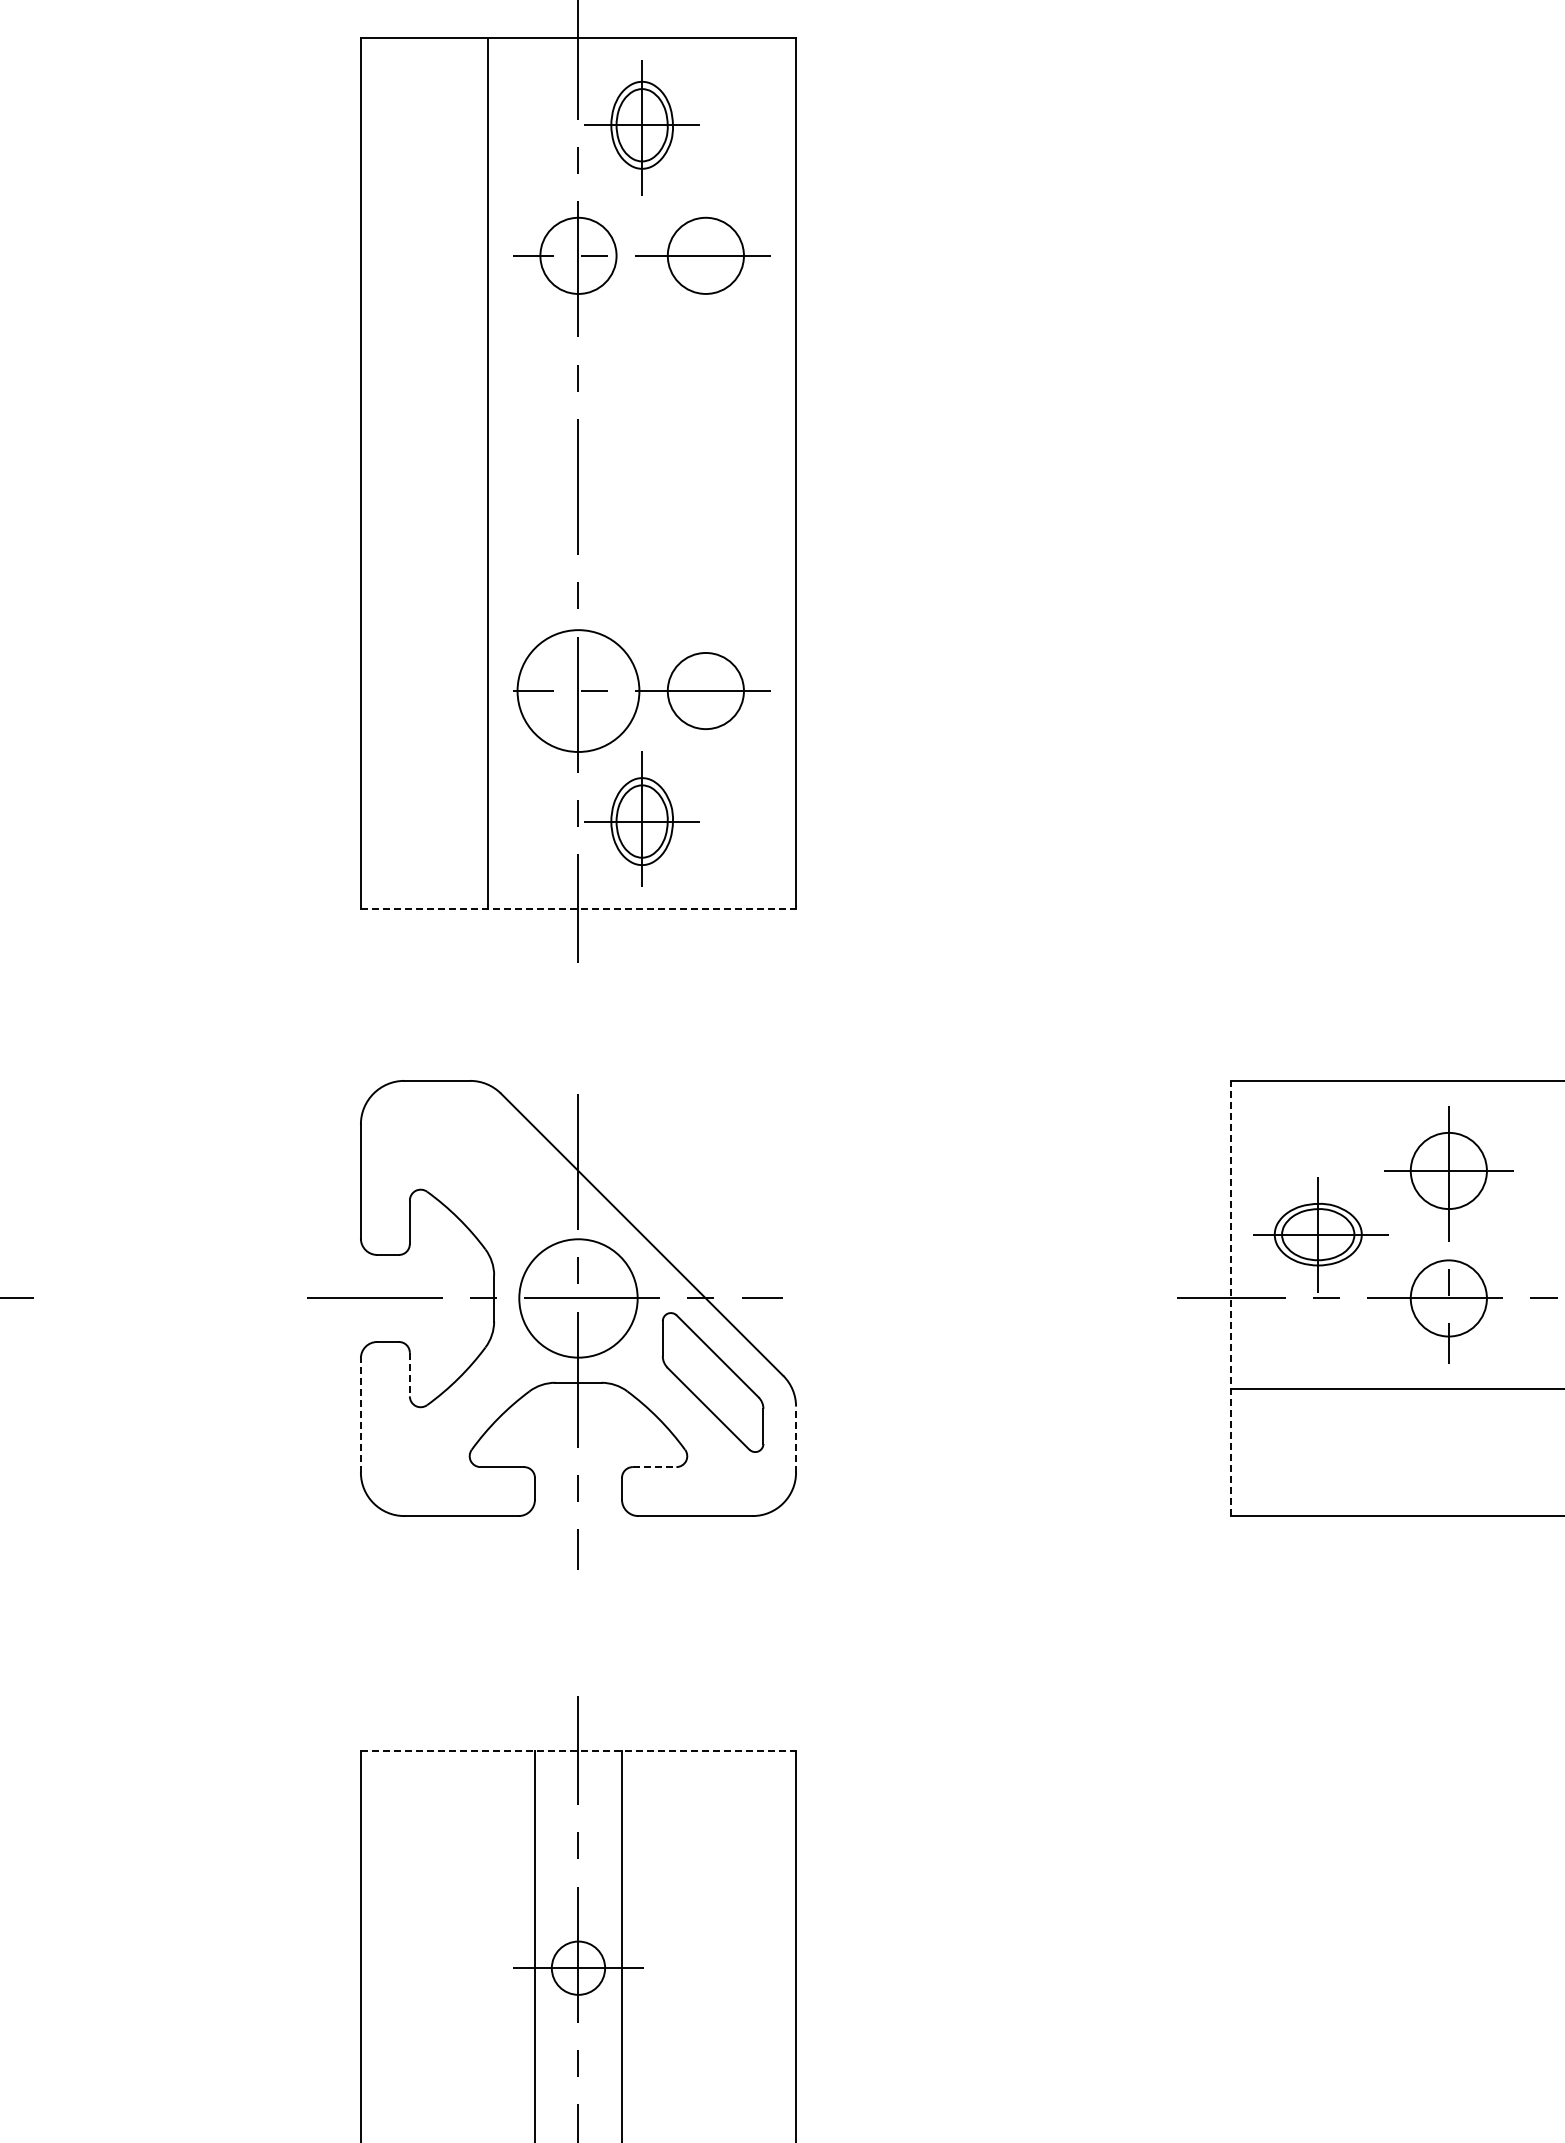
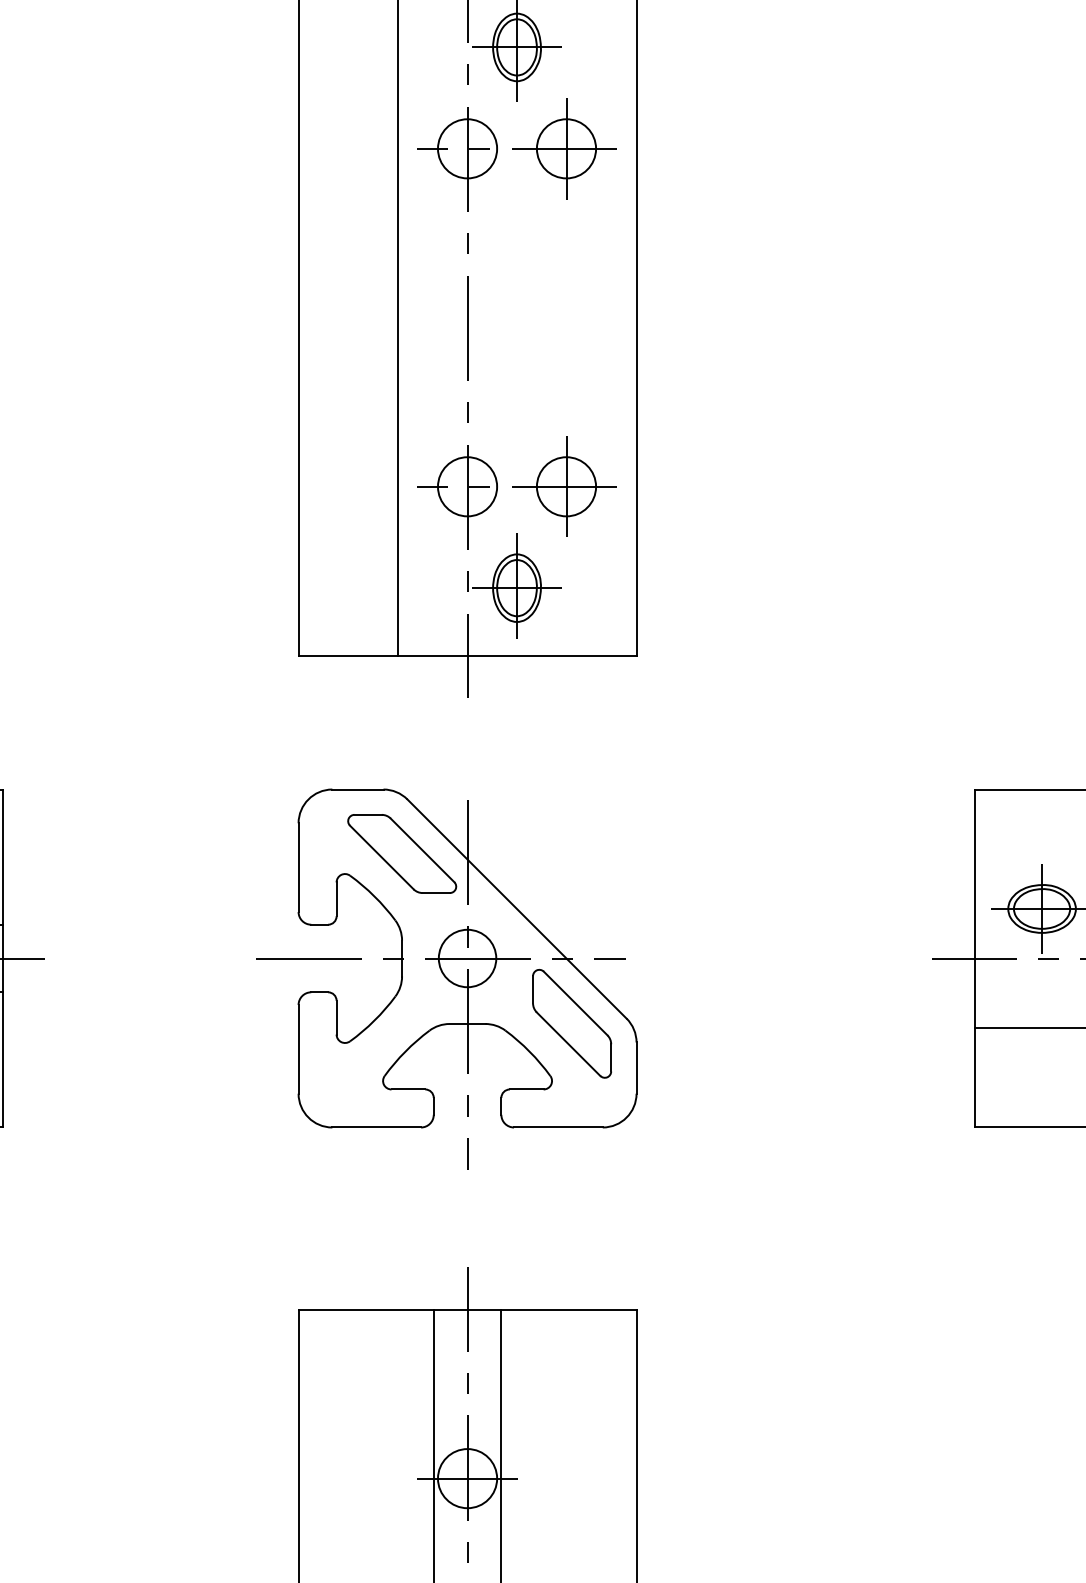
line: (705, 255) -> (566, 148), added
circle: (578, 690) -> (467, 486), size x0.62
line: (705, 690) -> (566, 486), added
line: (578, 908) -> (467, 655), dashed -> solid
part: (493, 1163) -> (401, 853), added
circle: (578, 1298) -> (467, 958), size x0.62
line: (1231, 1298) -> (974, 958), dashed -> solid
line: (409, 1374) -> (336, 1017), dashed -> solid
line: (360, 1414) -> (298, 1048), dashed -> solid
line: (796, 1439) -> (636, 1068), dashed -> solid
line: (654, 1467) -> (526, 1089), dashed -> solid
line: (578, 1750) -> (467, 1309), dashed -> solid
circle: (578, 1968) -> (467, 1478), size x1.43

